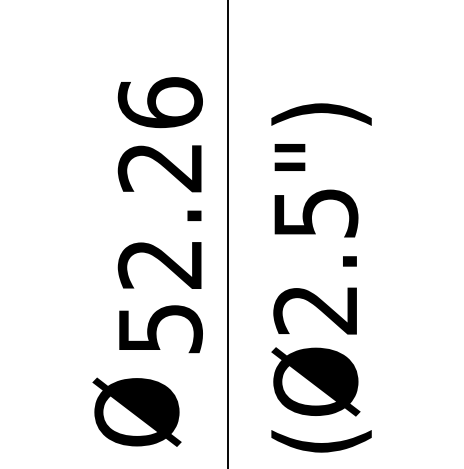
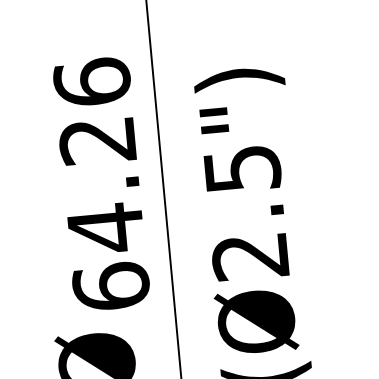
text: (159, 295) -> (107, 256), 52.26 -> 64.26

